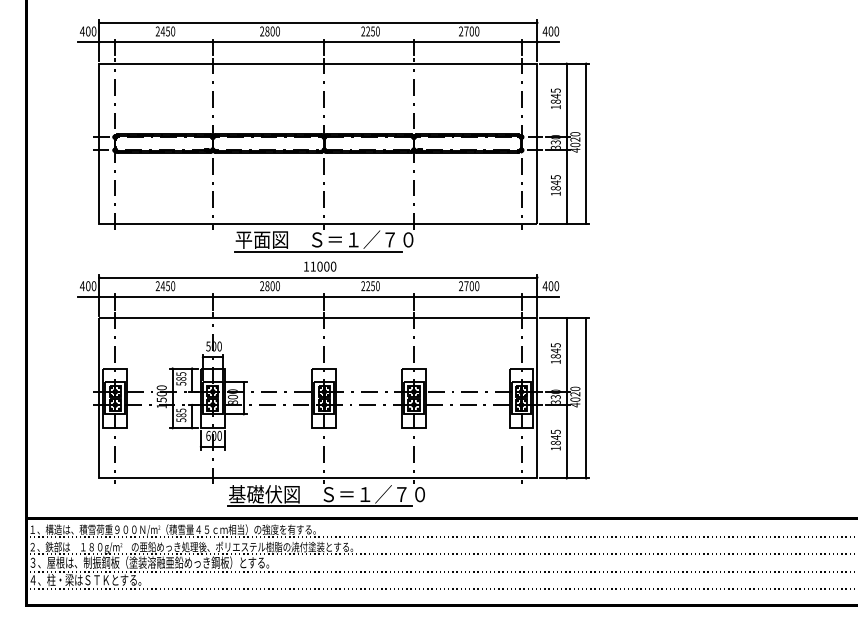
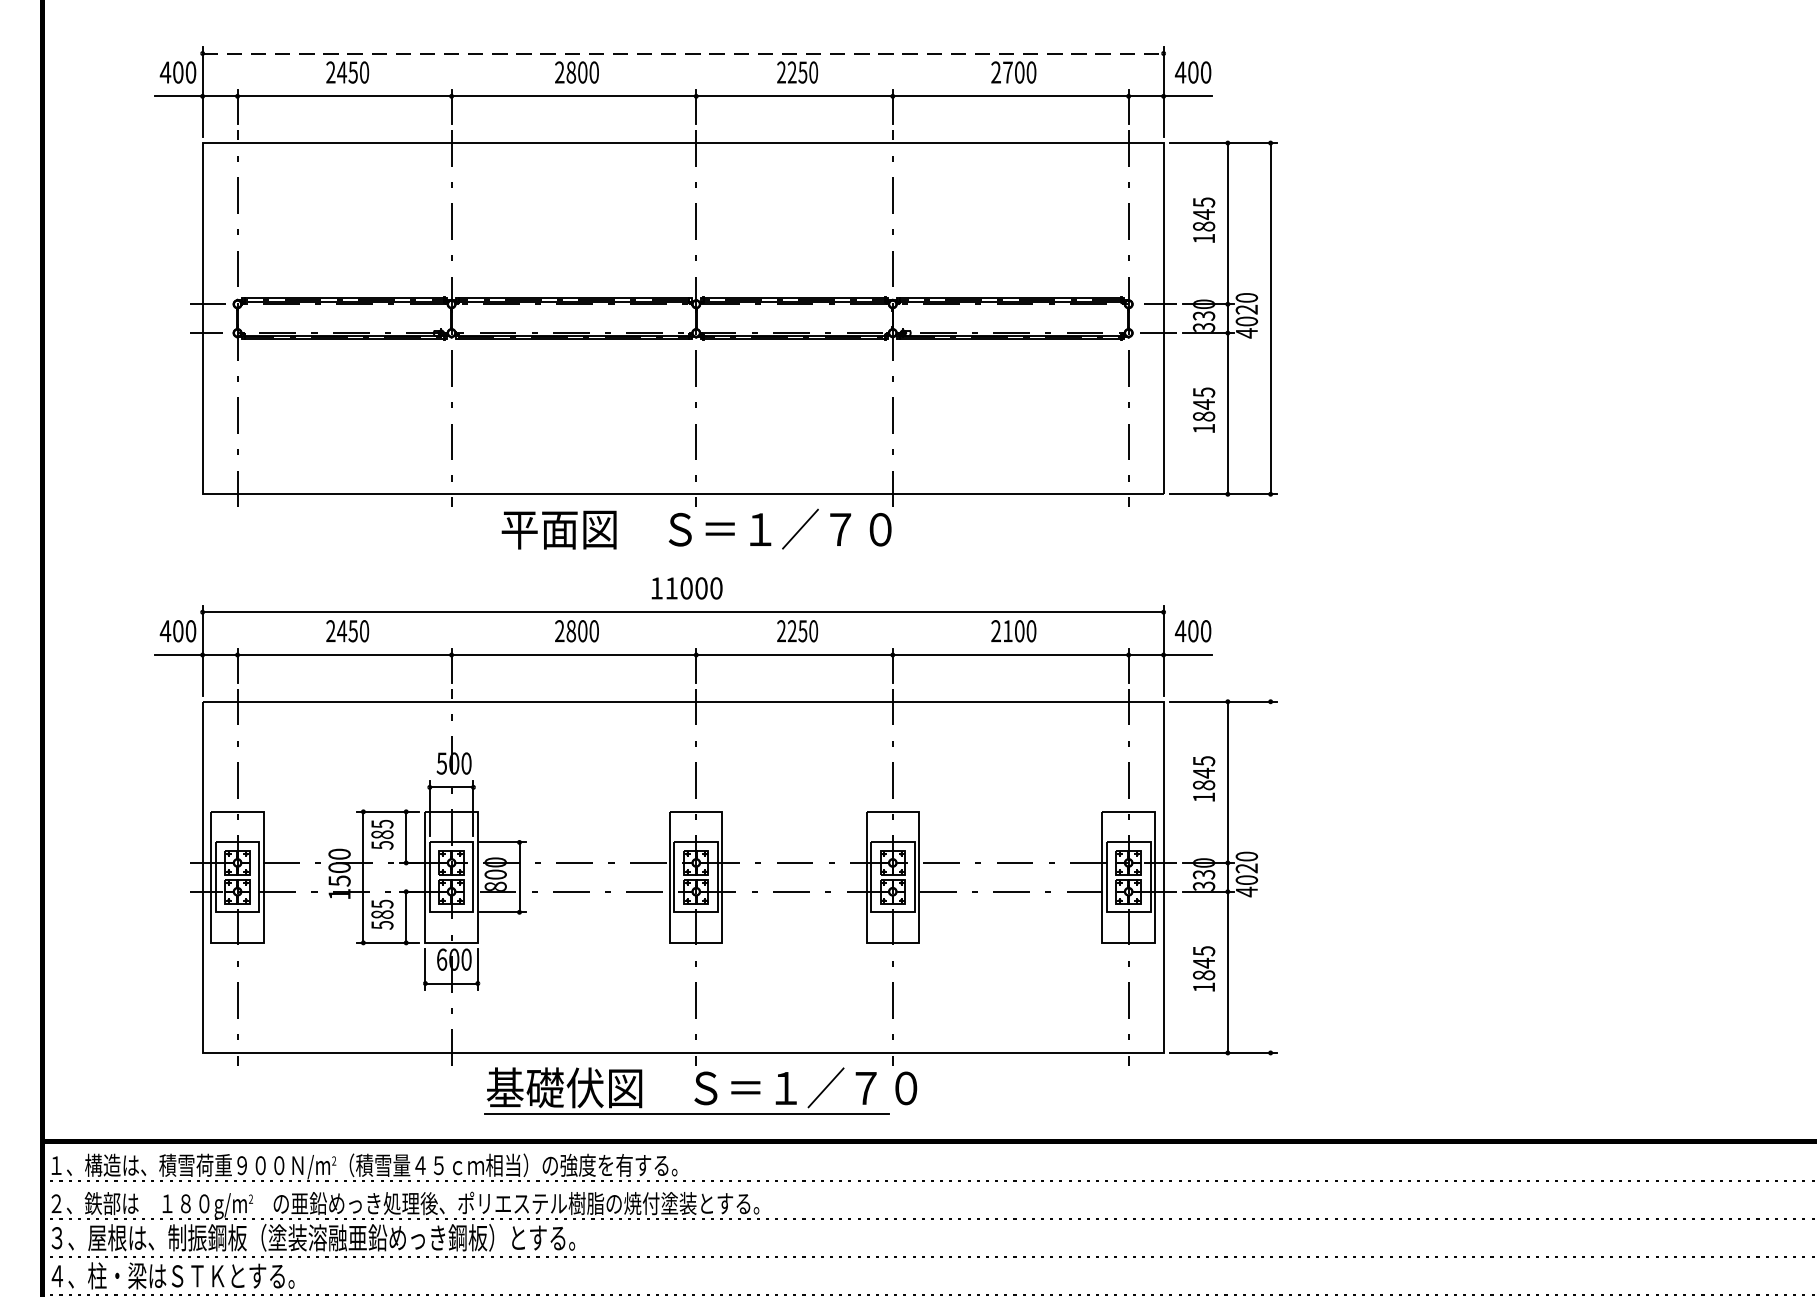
line: (318, 22) -> (683, 52), solid -> dashed
line: (318, 251) -> (683, 555), removed
text: (466, 286) -> (1008, 631), 2700 -> 2100
line: (586, 398) -> (1271, 877), removed

